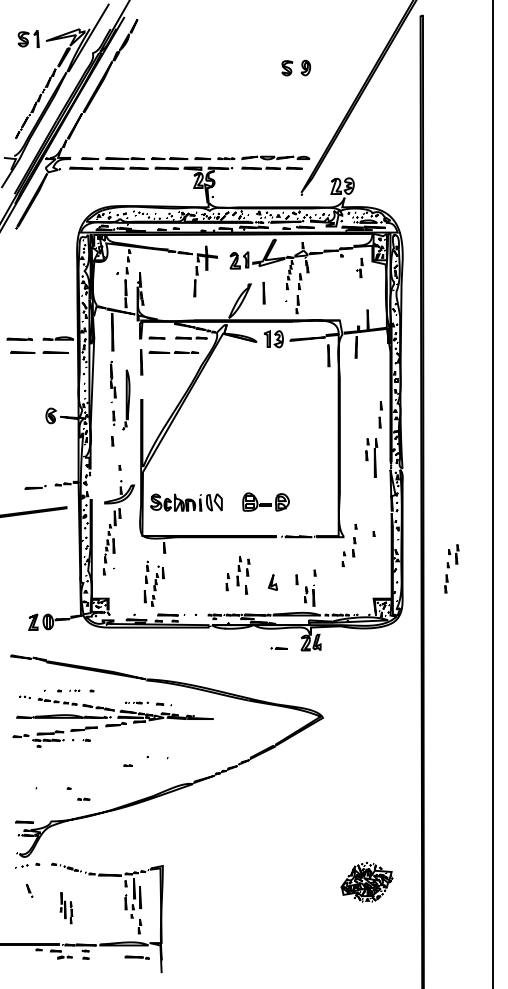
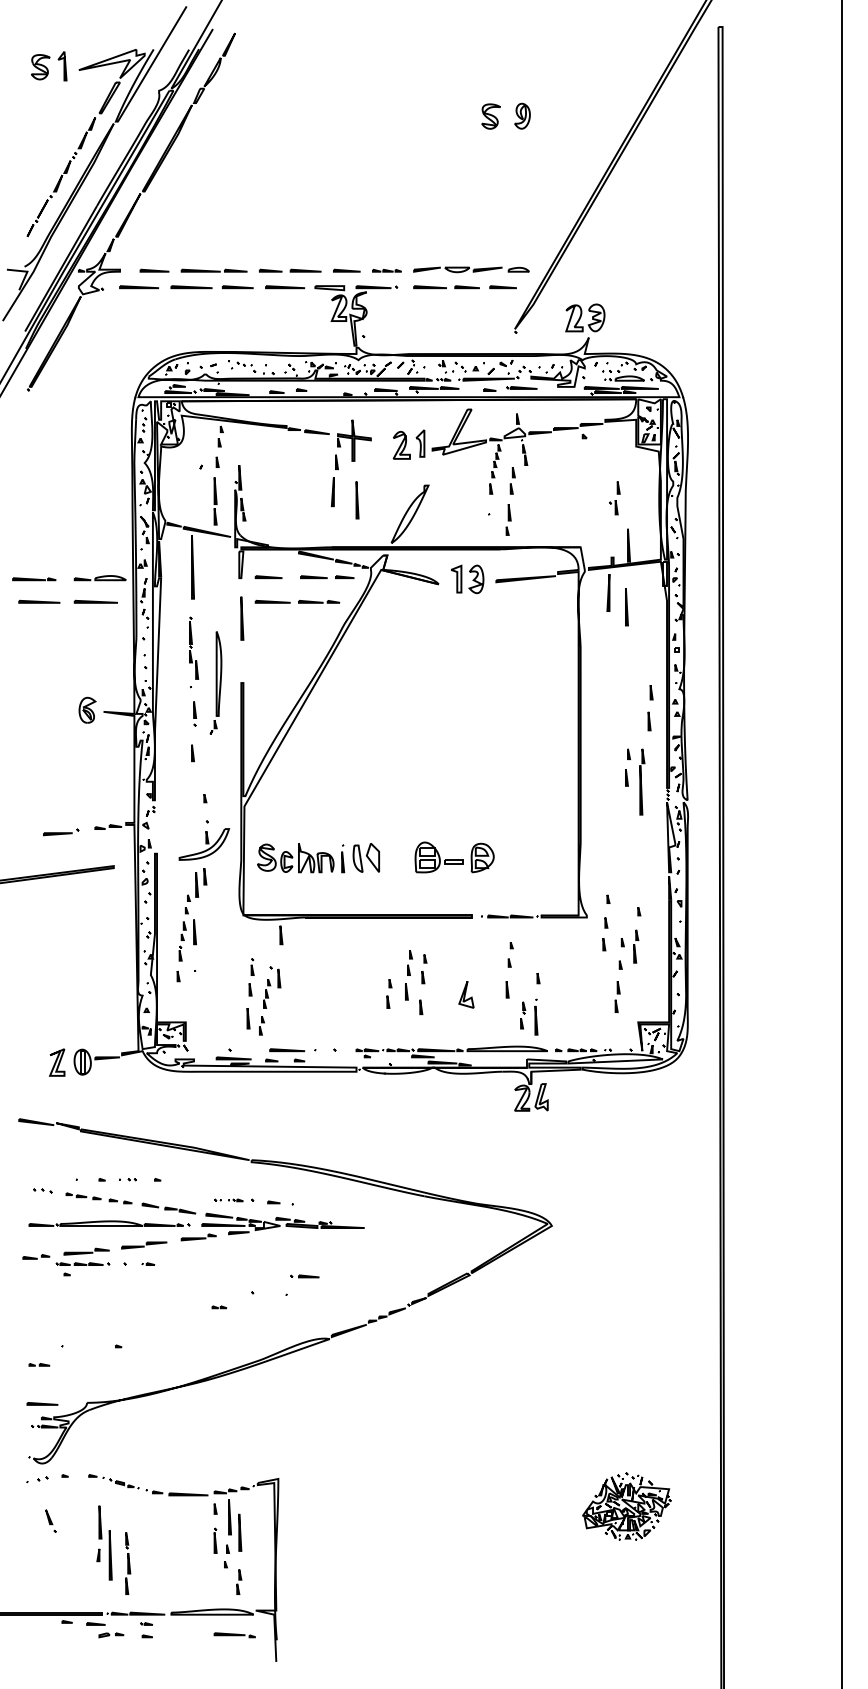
part: (359, 267) -> (614, 497), moved
line: (263, 293) -> (356, 501), moved
line: (328, 355) -> (626, 607), moved
part: (343, 558) -> (509, 953), moved
part: (451, 568) -> (626, 970), moved
line: (278, 647) -> (303, 1274), moved
part: (83, 798) -> (38, 1363), moved
part: (66, 907) -> (113, 1549), size x1.67

